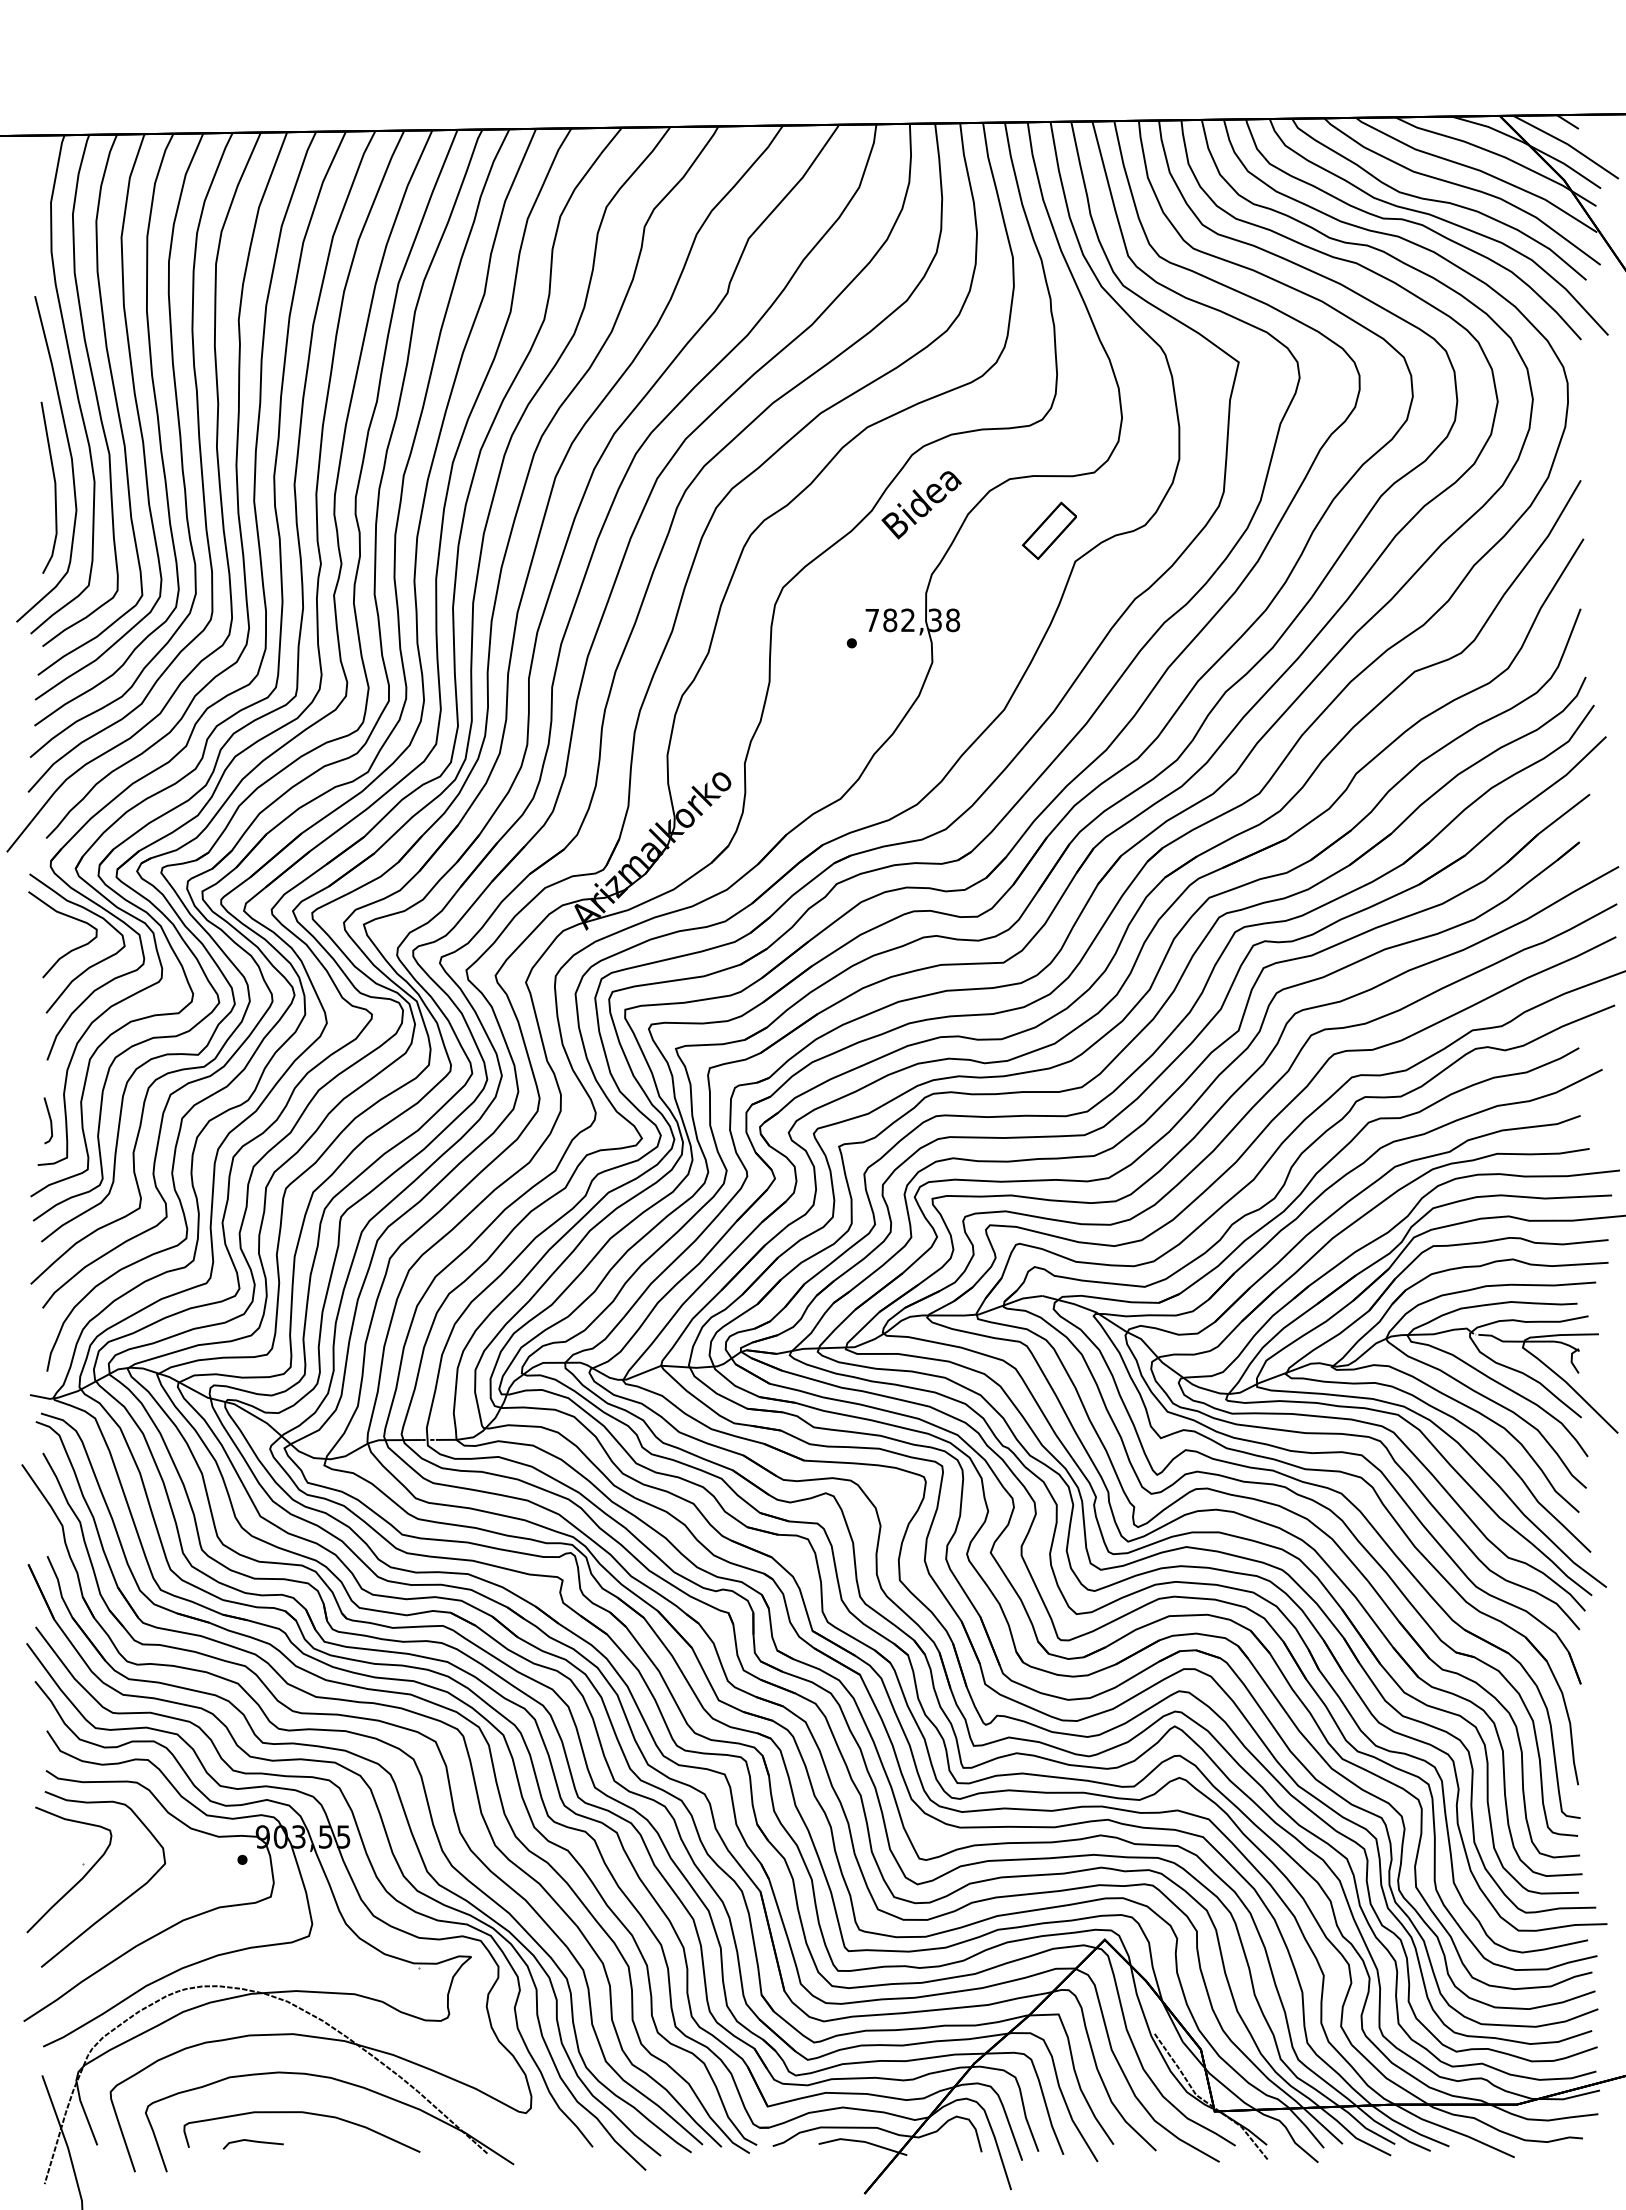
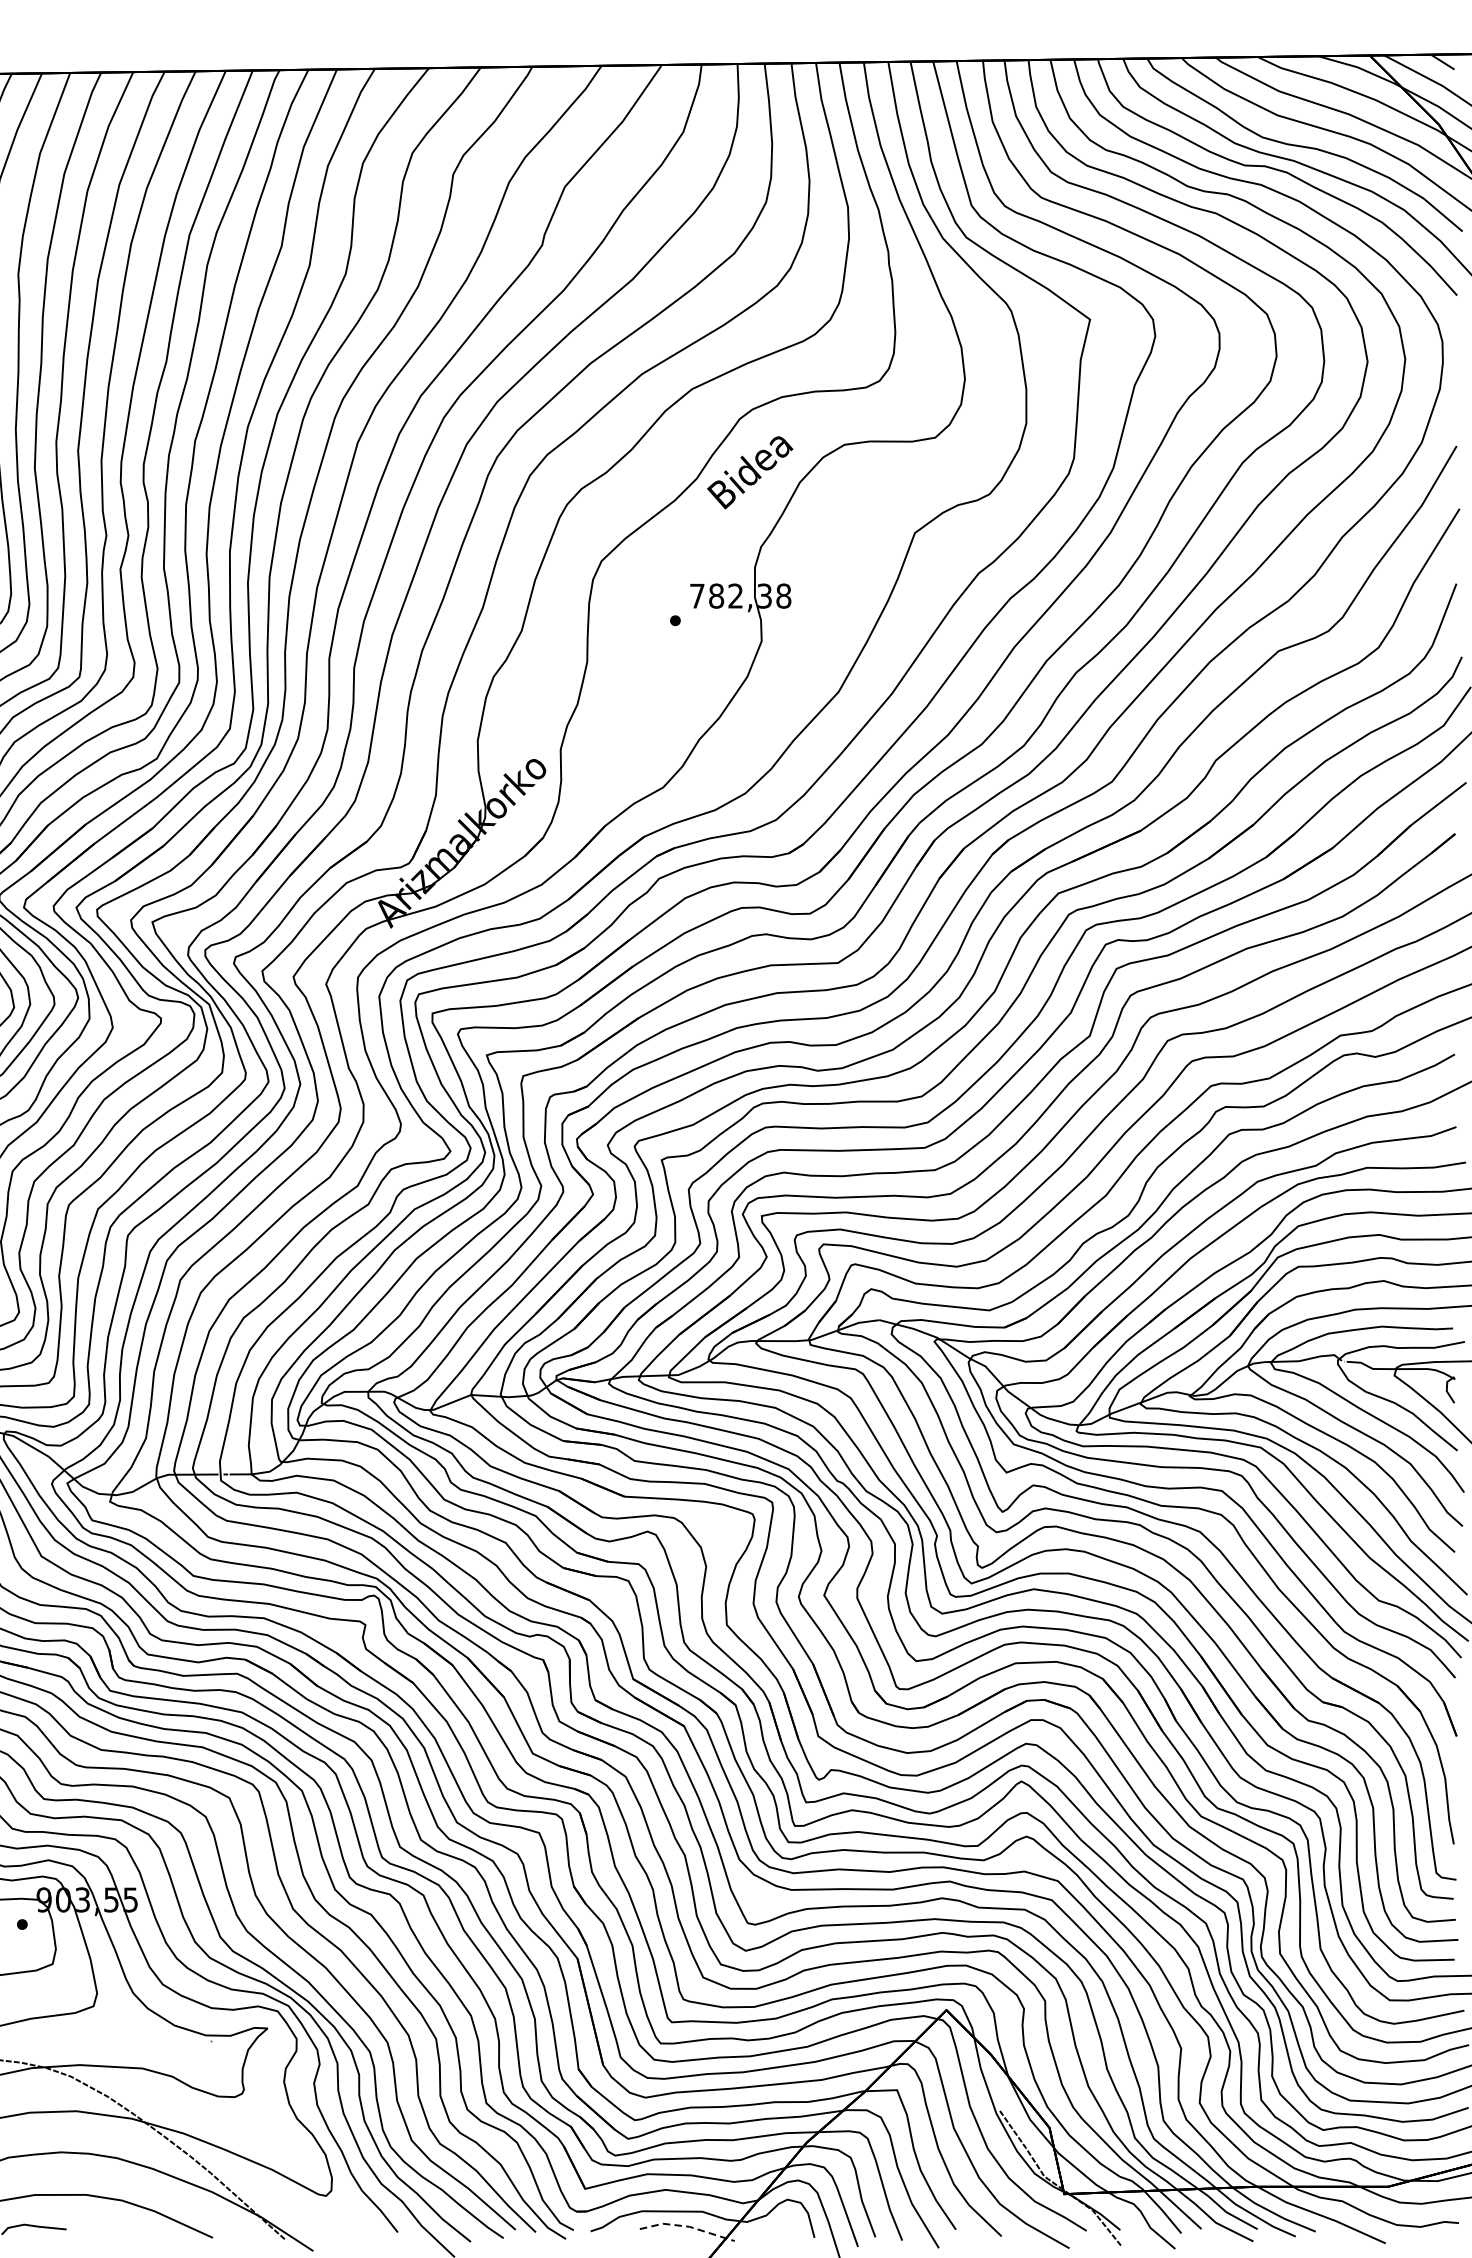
part: (1049, 530) -> (887, 499), removed
line: (864, 2141) -> (688, 2226), solid -> dashed

